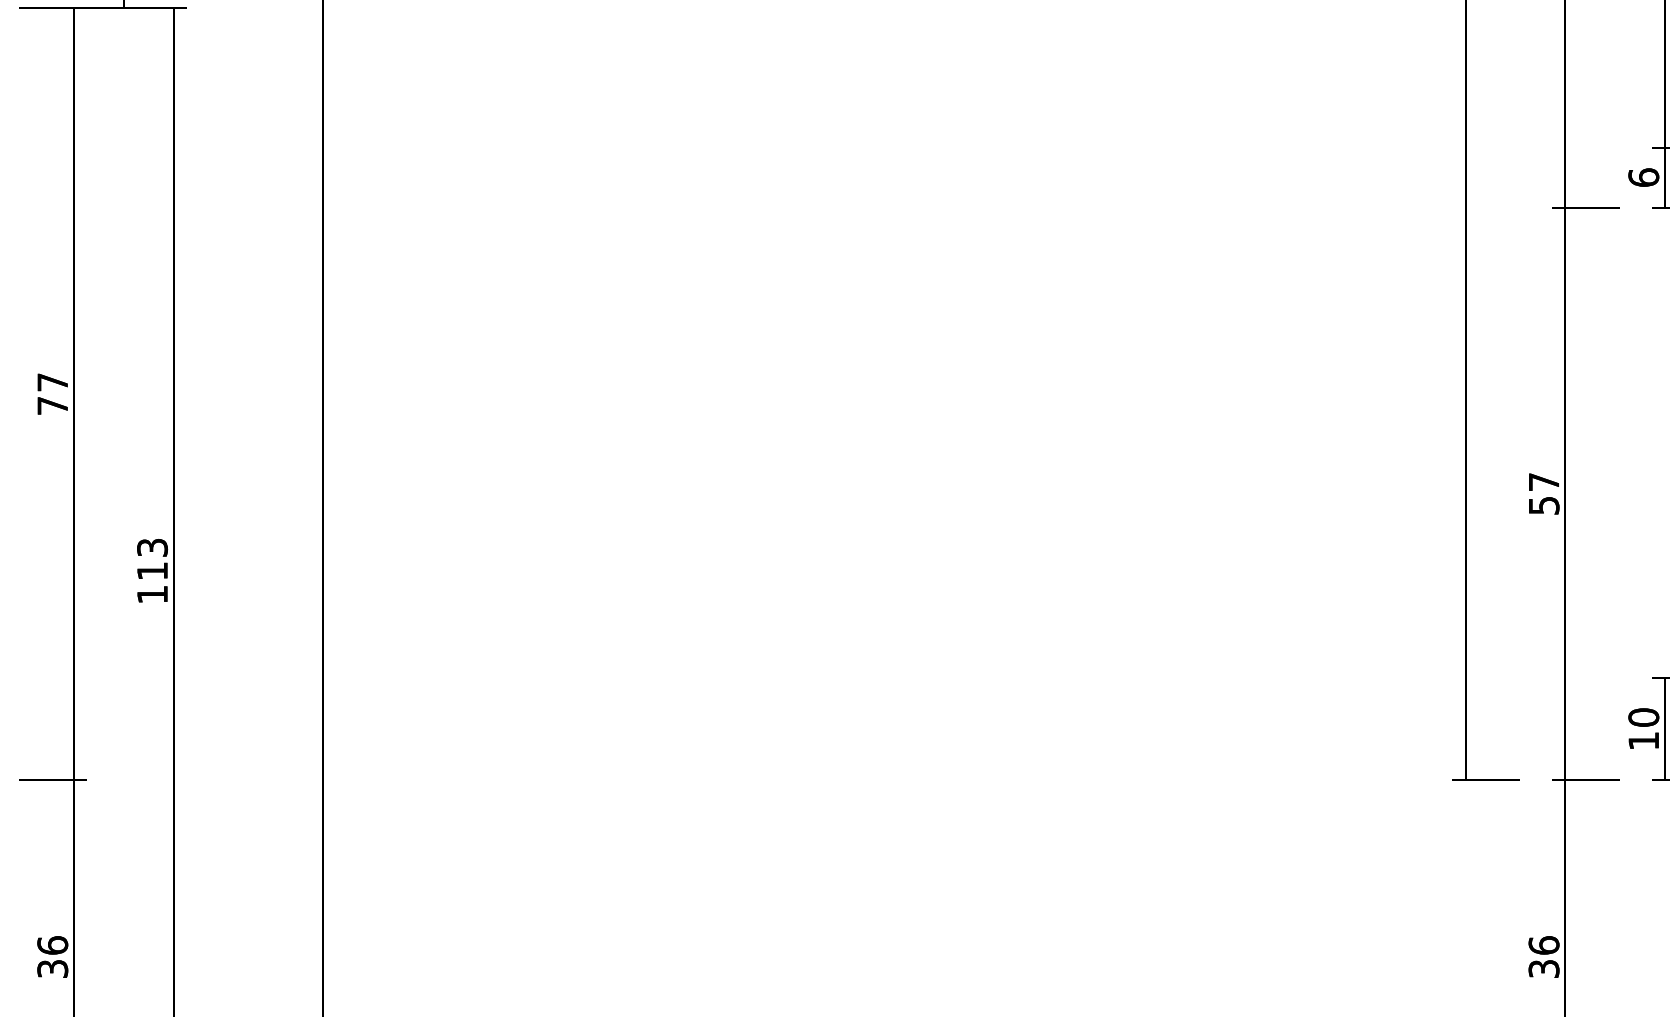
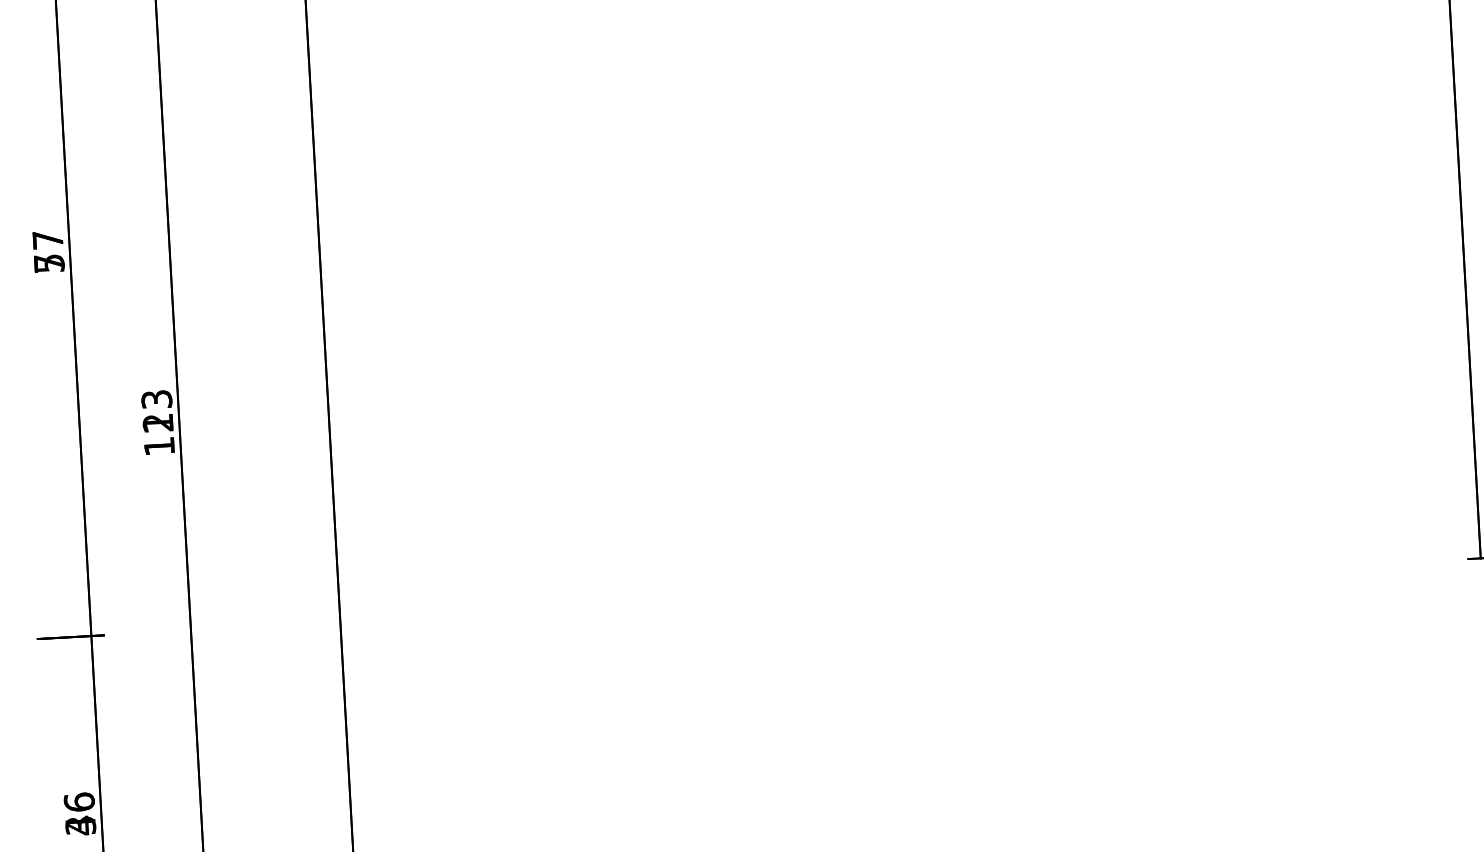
text: (52, 405) -> (49, 263), 77 -> 57
text: (152, 571) -> (158, 423), 113 -> 123
text: (52, 968) -> (80, 825), 36 -> 46

